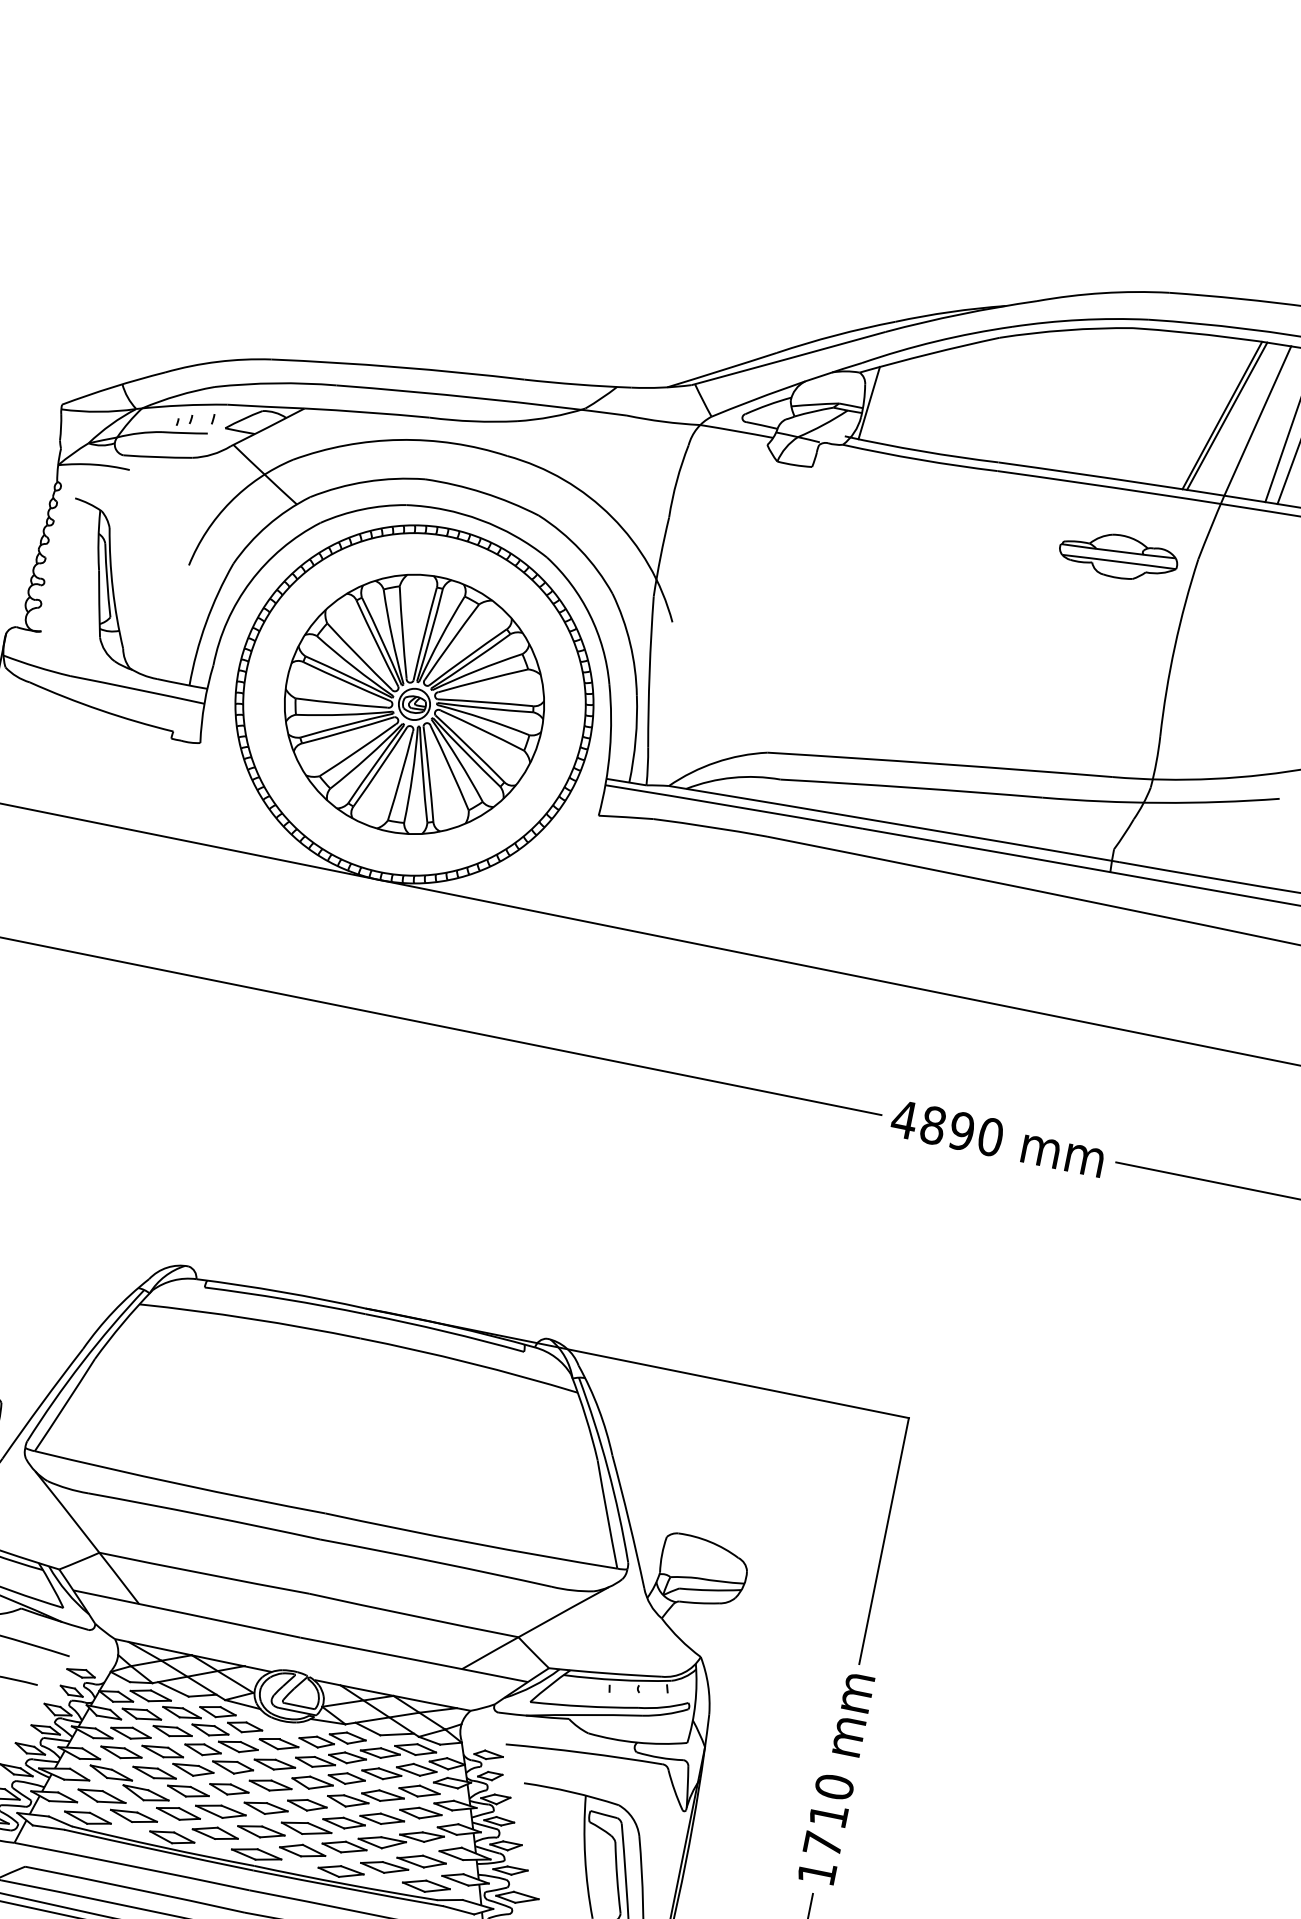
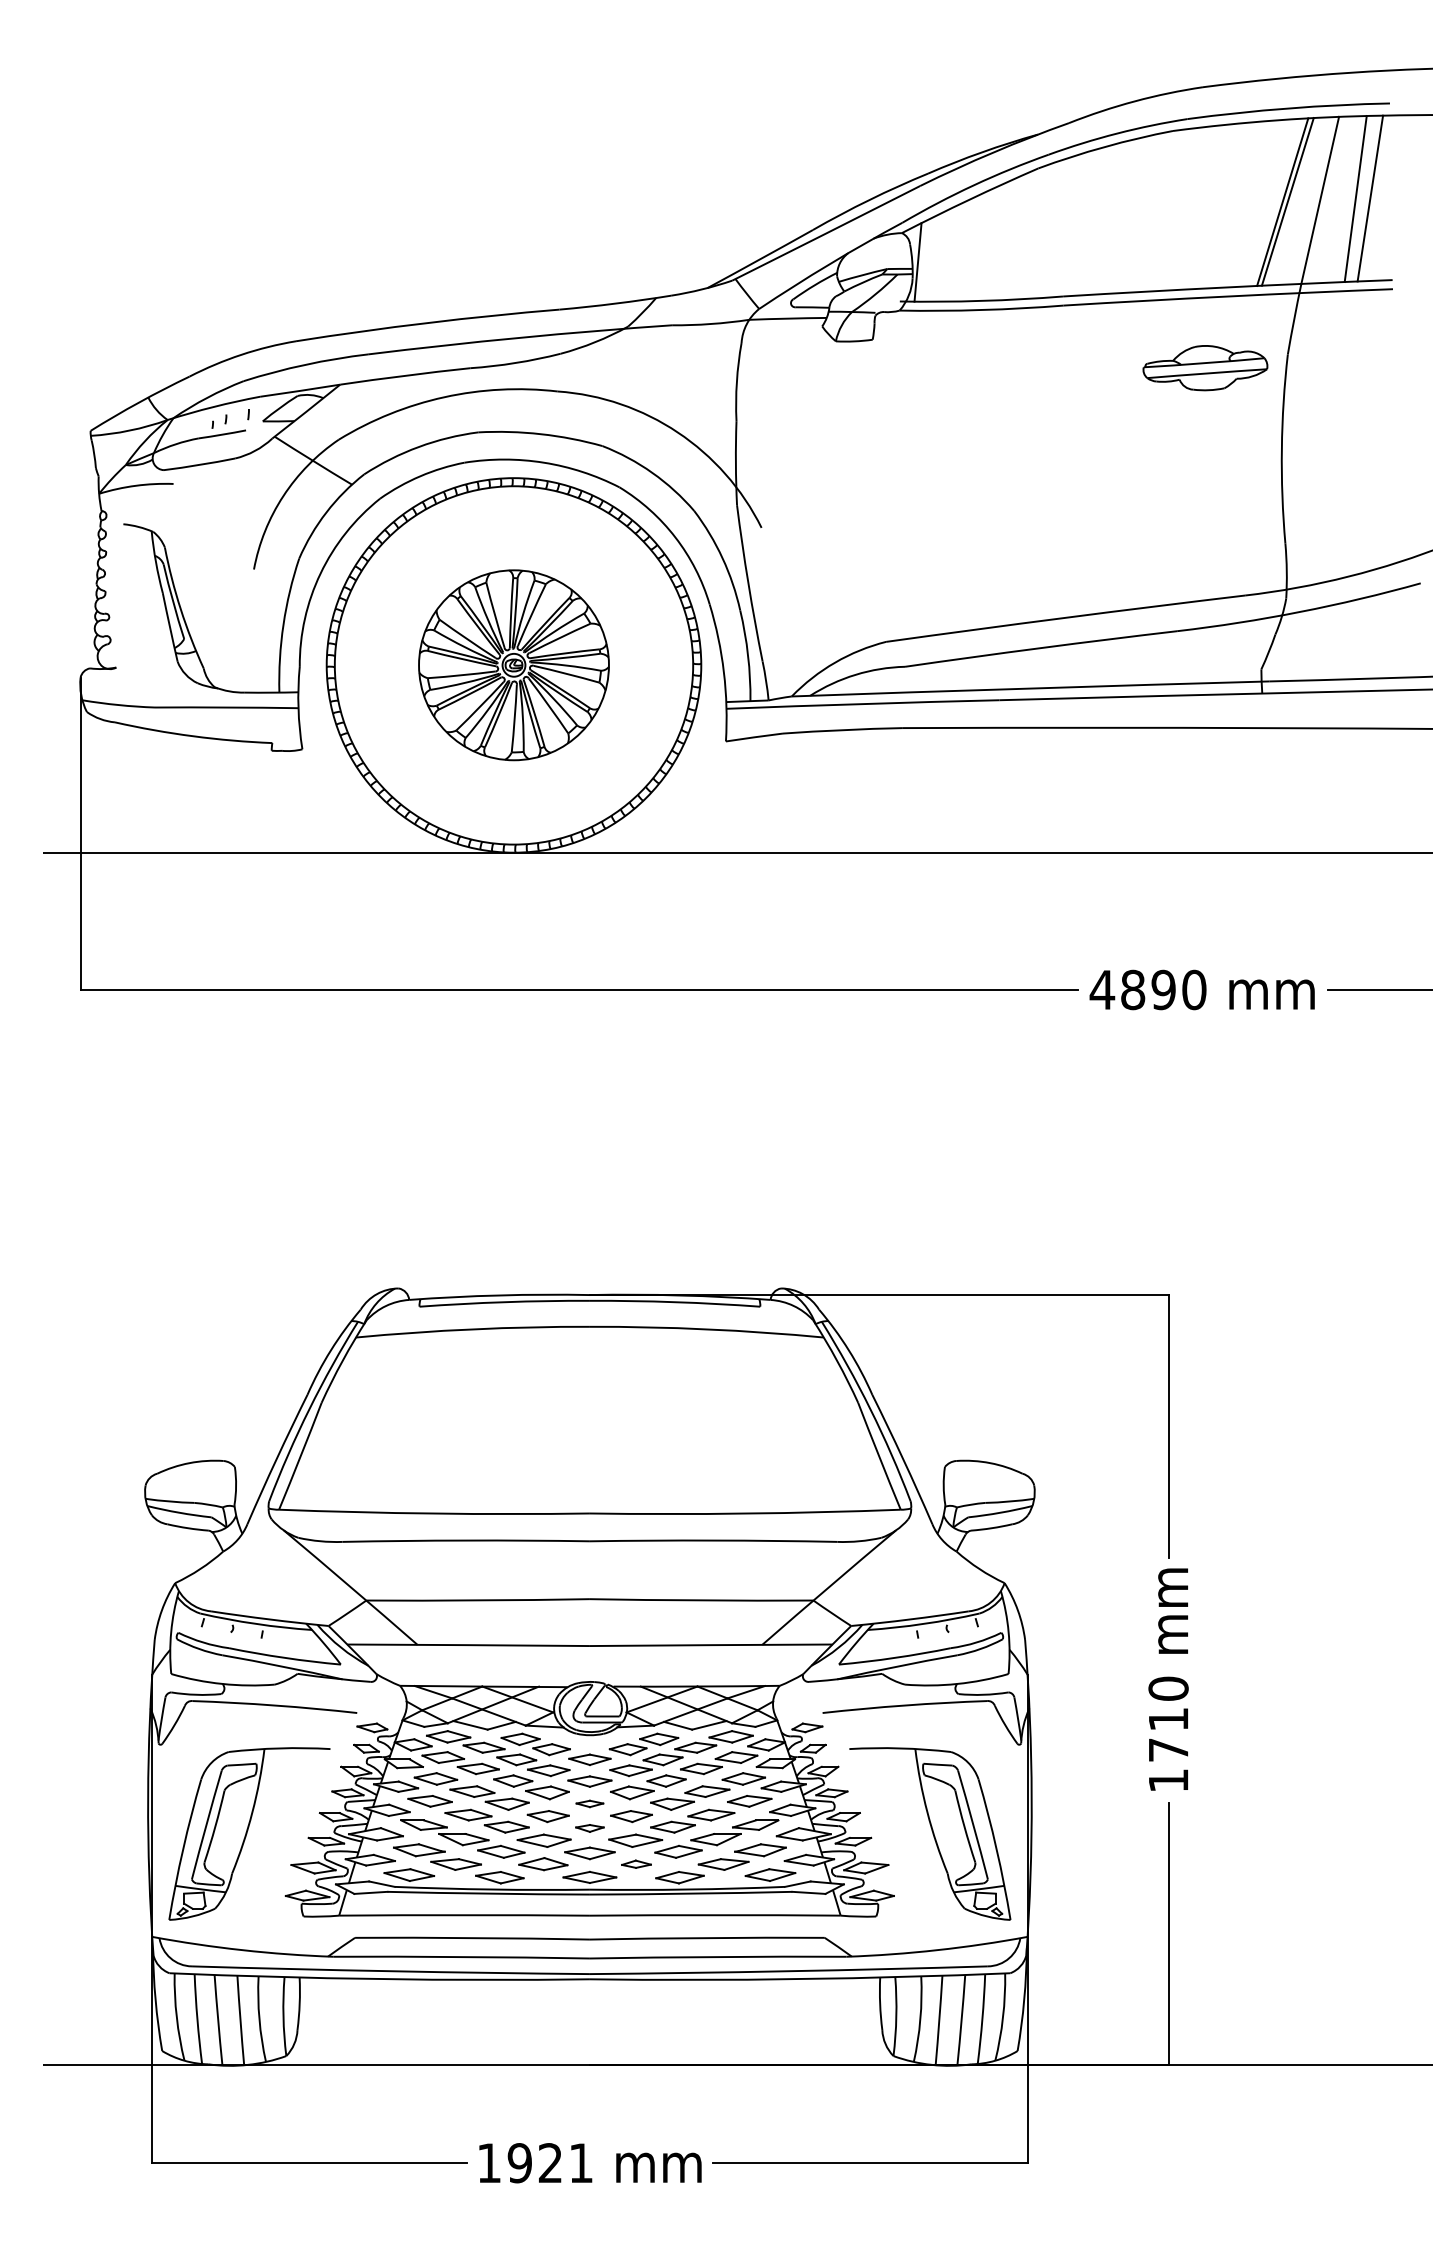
part: (414, 703) -> (513, 664), size x0.7
part: (270, 1785) -> (589, 1803), size x0.6
part: (265, 1808) -> (589, 1828), size x0.6
part: (302, 1851) -> (636, 1864), size x0.6

